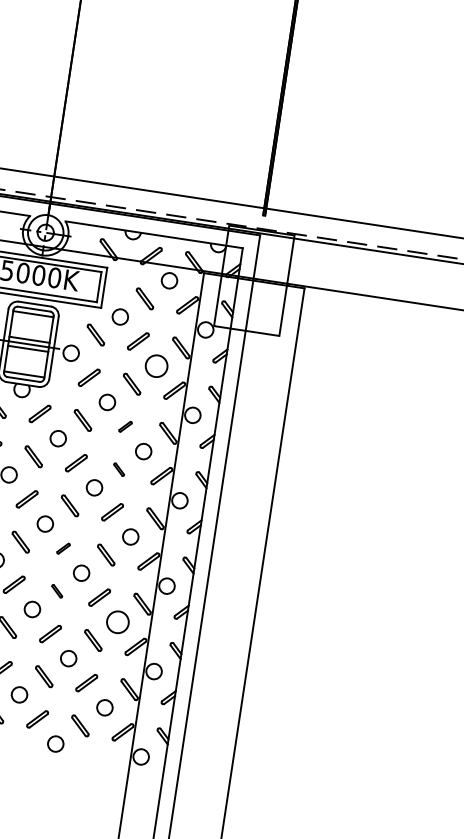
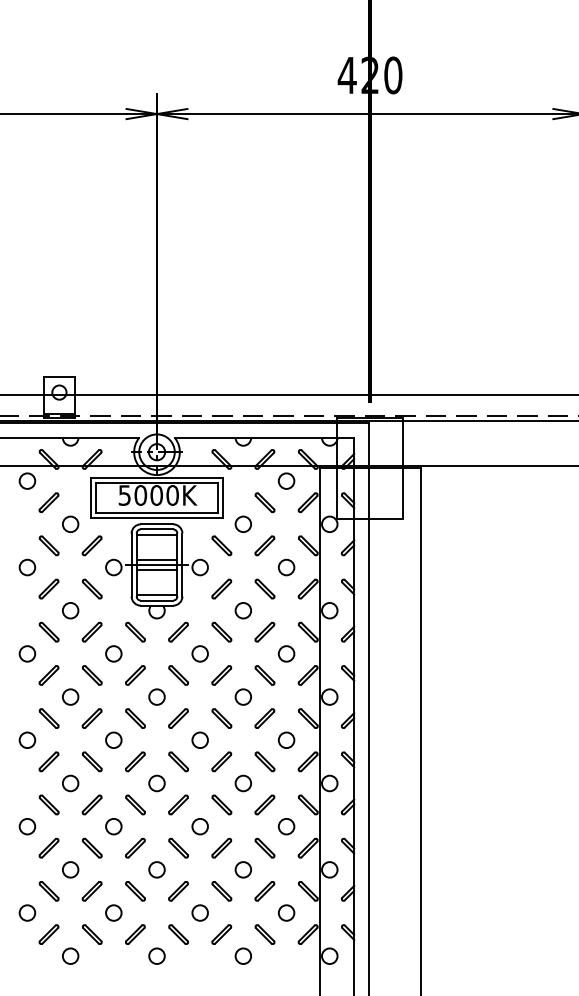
circle: (156, 366) -> (286, 567), size x0.71
part: (125, 426) -> (264, 631), size x1.67
part: (118, 469) -> (264, 675), size x1.67
part: (63, 548) -> (221, 761), size x1.67
part: (56, 590) -> (221, 804), size x1.67
circle: (117, 622) -> (286, 826), size x0.71

